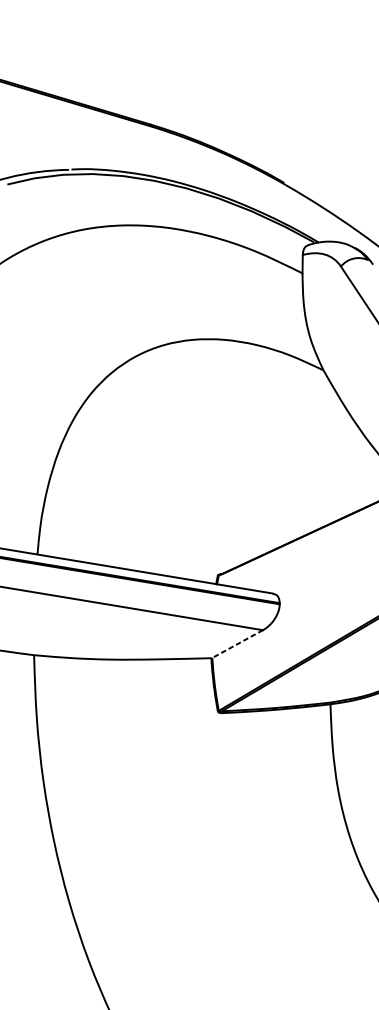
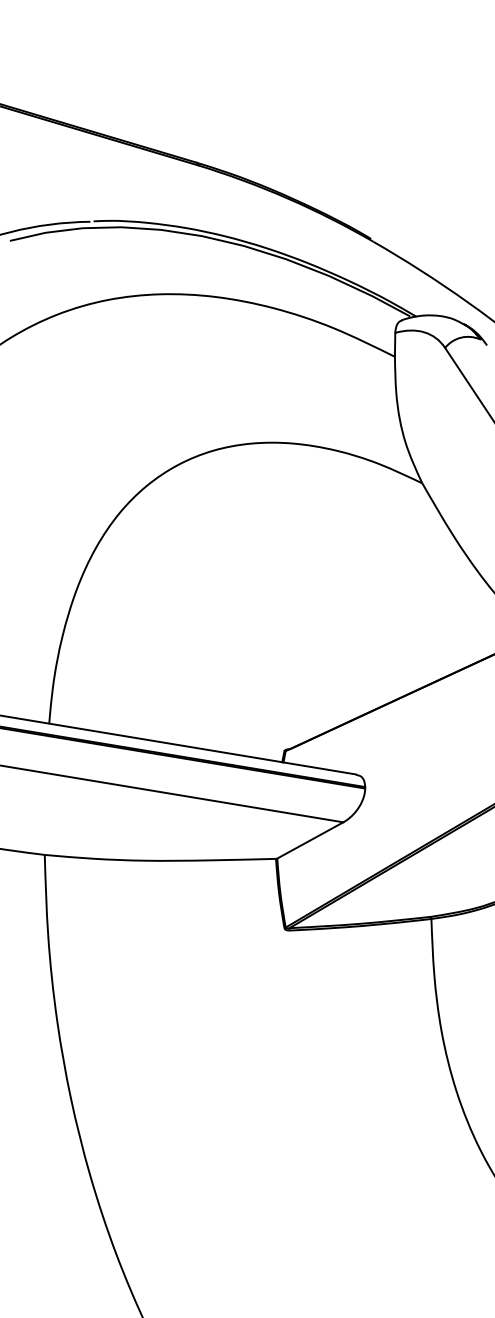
line: (237, 644) -> (310, 840), dashed -> solid

